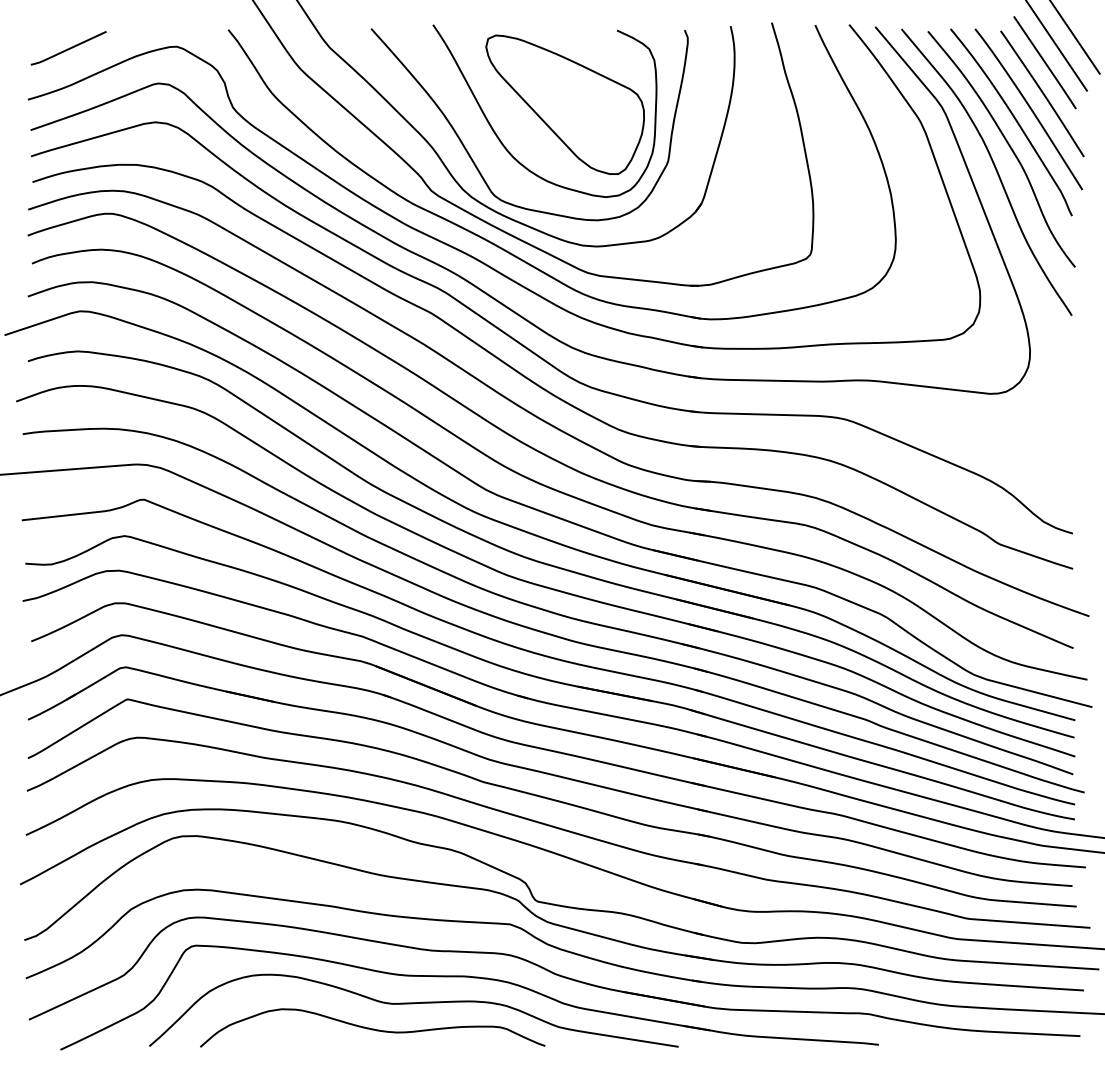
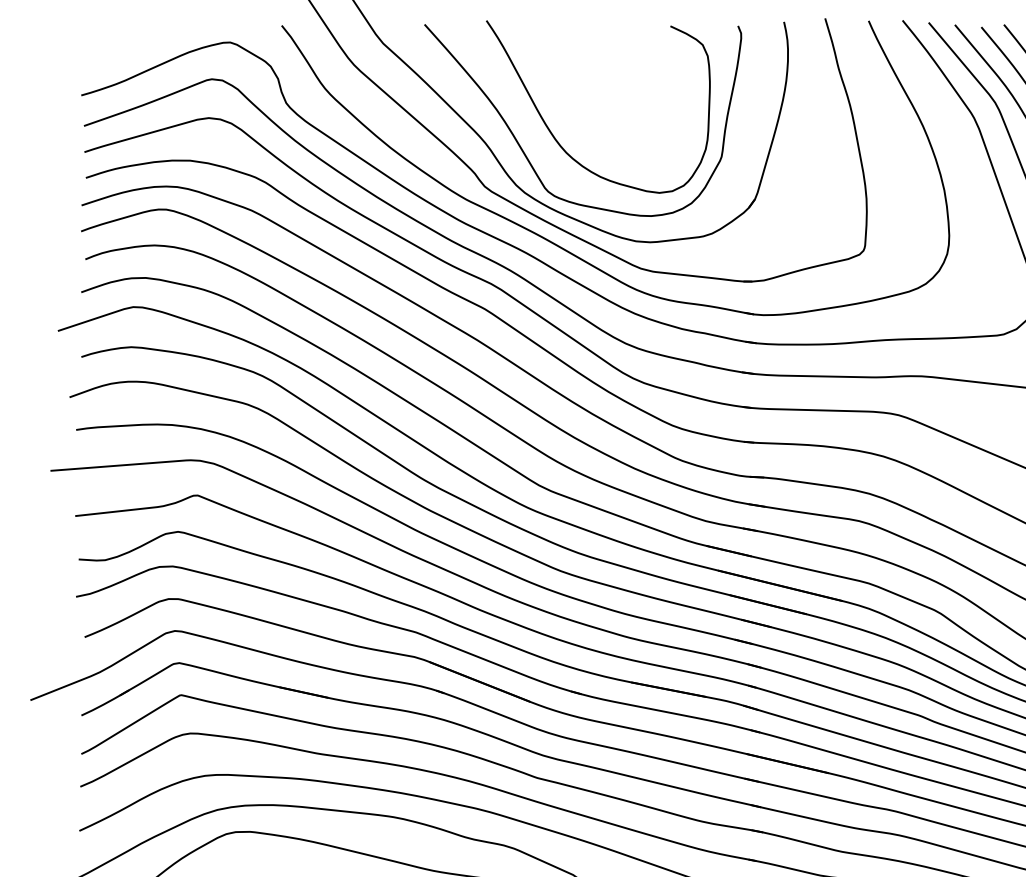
line: (68, 48) -> (121, 44), removed
part: (564, 104) -> (617, 100), removed

